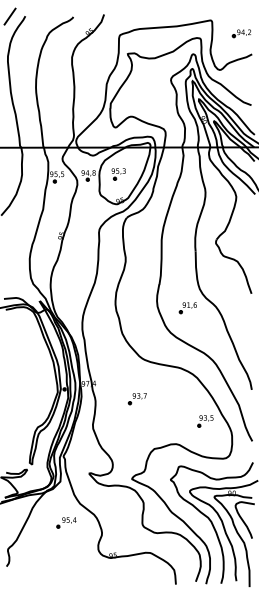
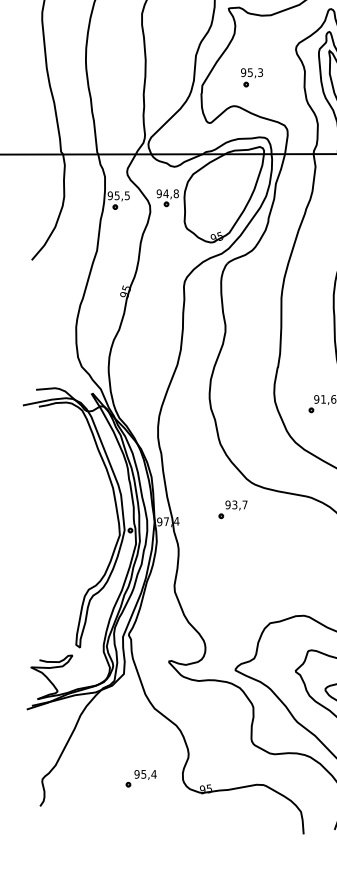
part: (118, 174) -> (251, 77), moved
part: (136, 399) -> (231, 510), moved
part: (66, 522) -> (141, 778), moved

